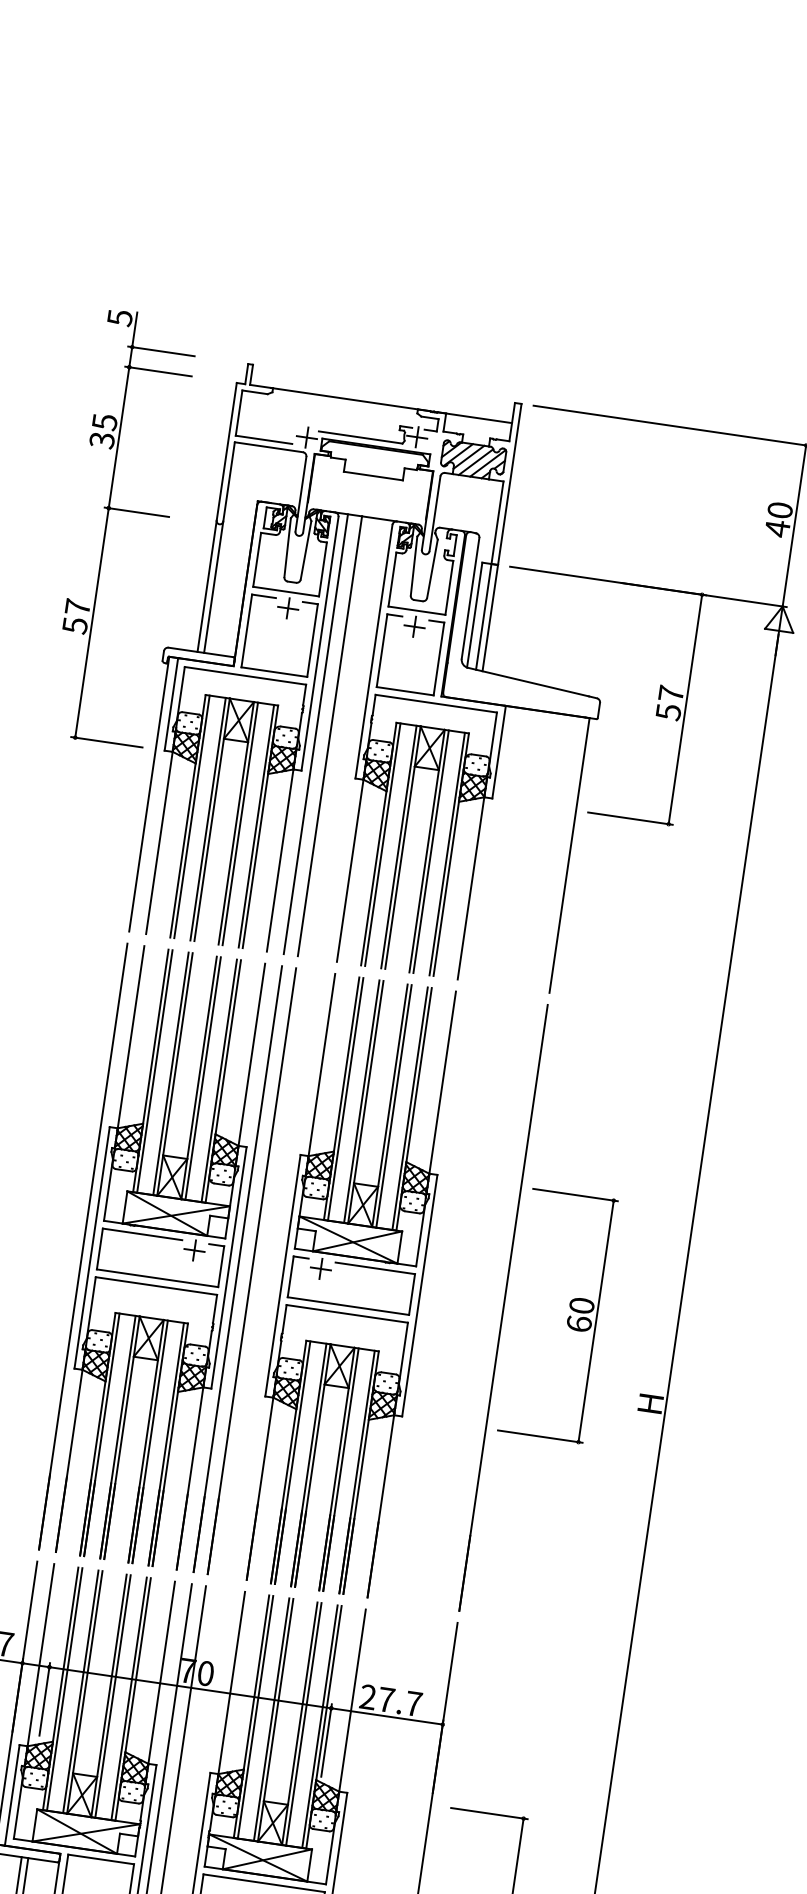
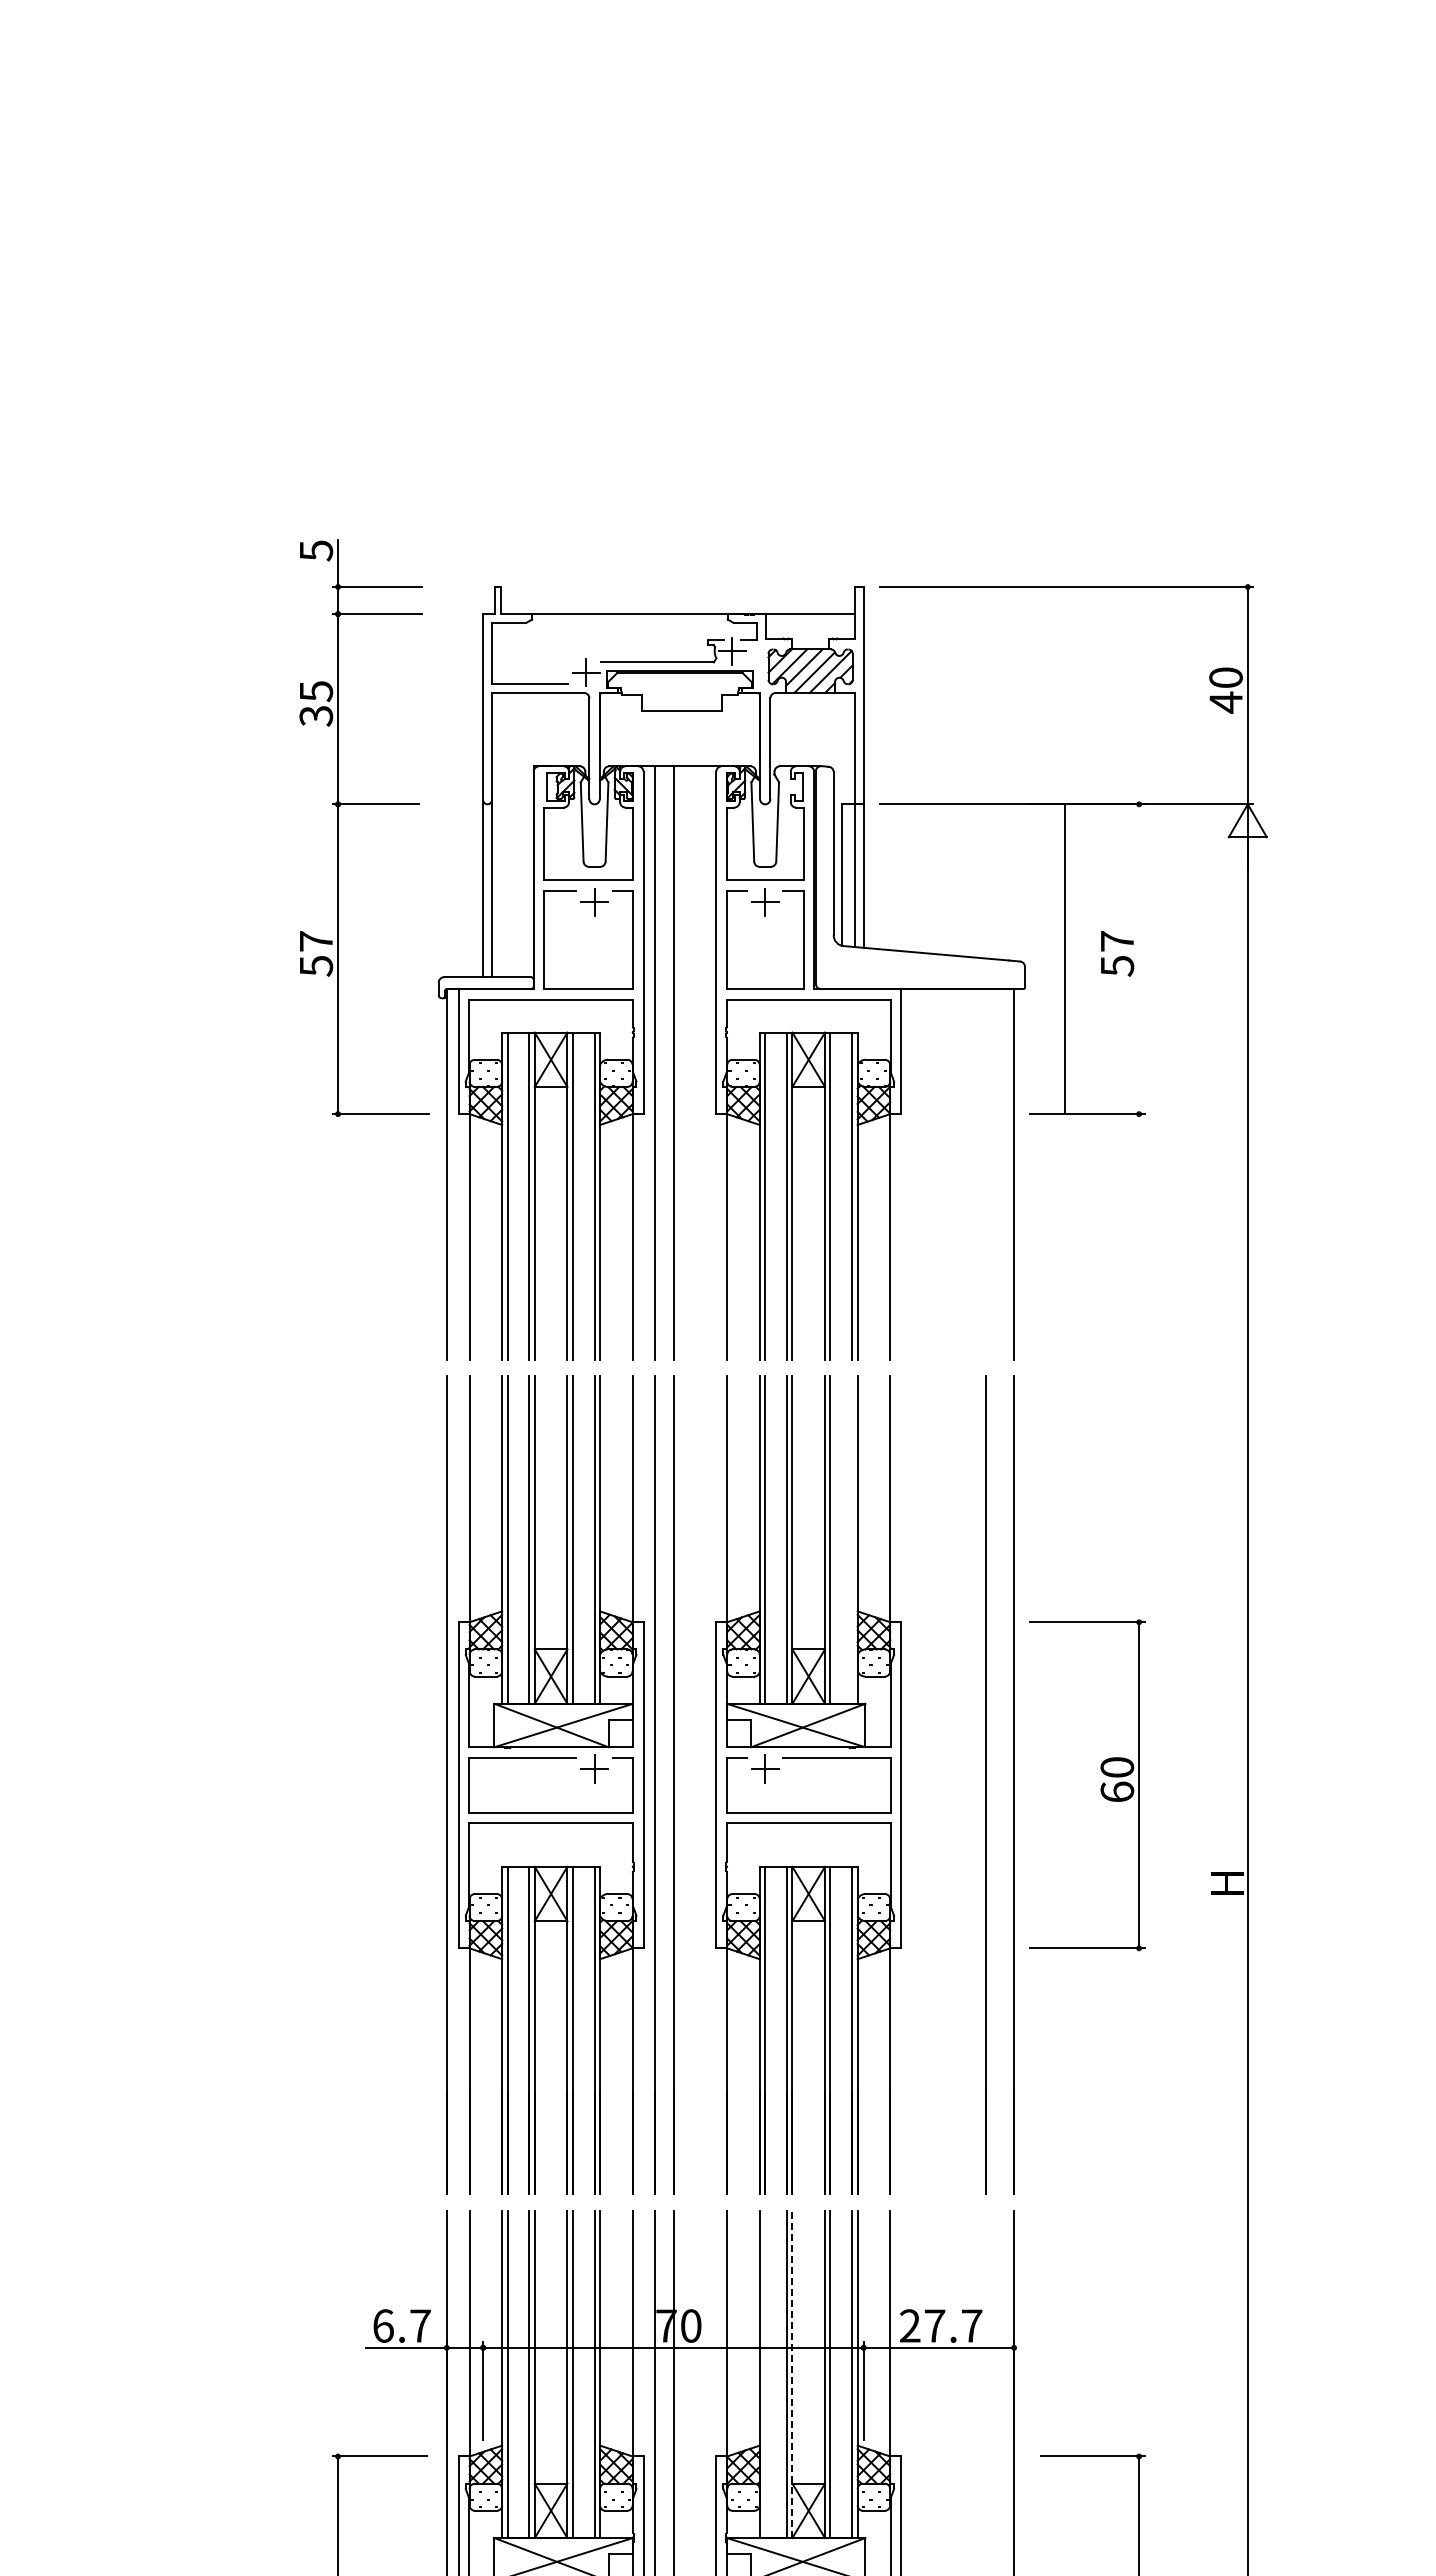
line: (685, 709) -> (1065, 959), moved
line: (410, 1108) -> (852, 1539), removed
line: (482, 1304) -> (985, 1784), added
line: (255, 1717) -> (765, 2374), removed
line: (275, 1720) -> (792, 2374), solid -> dashed

